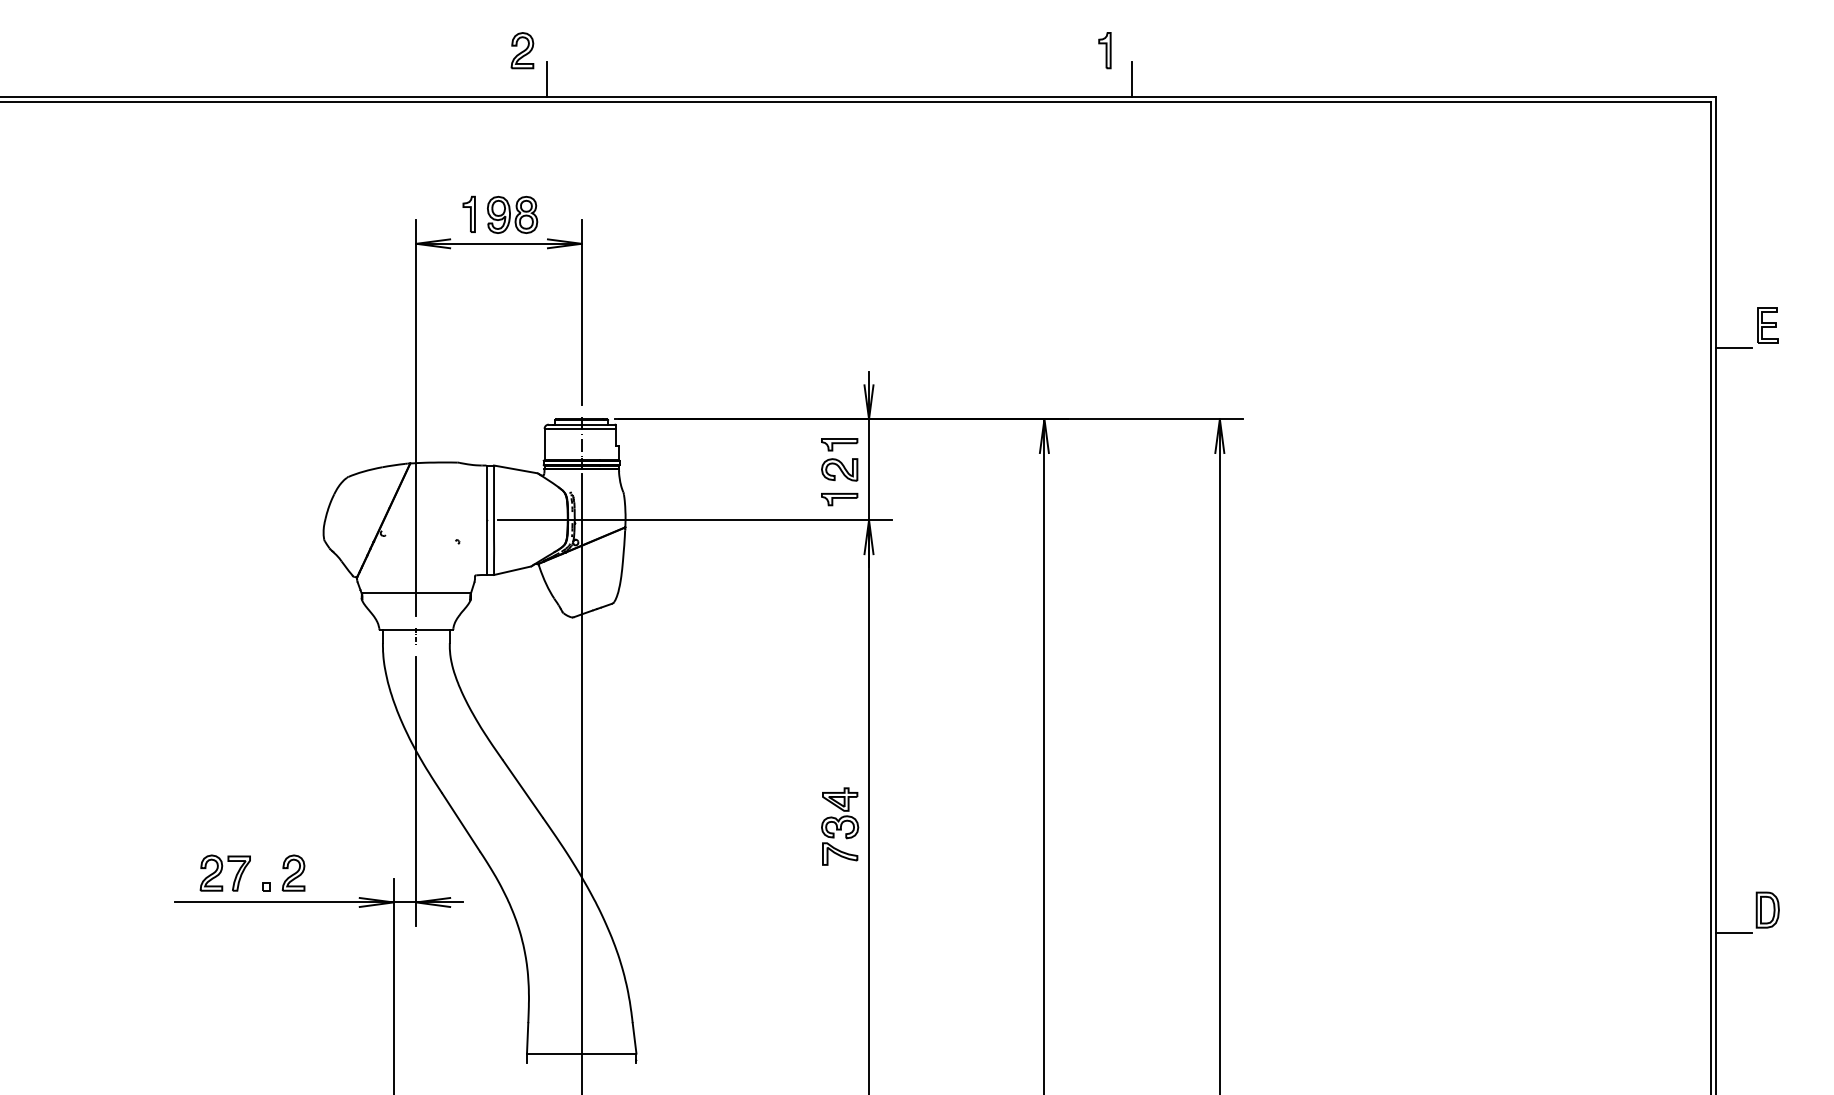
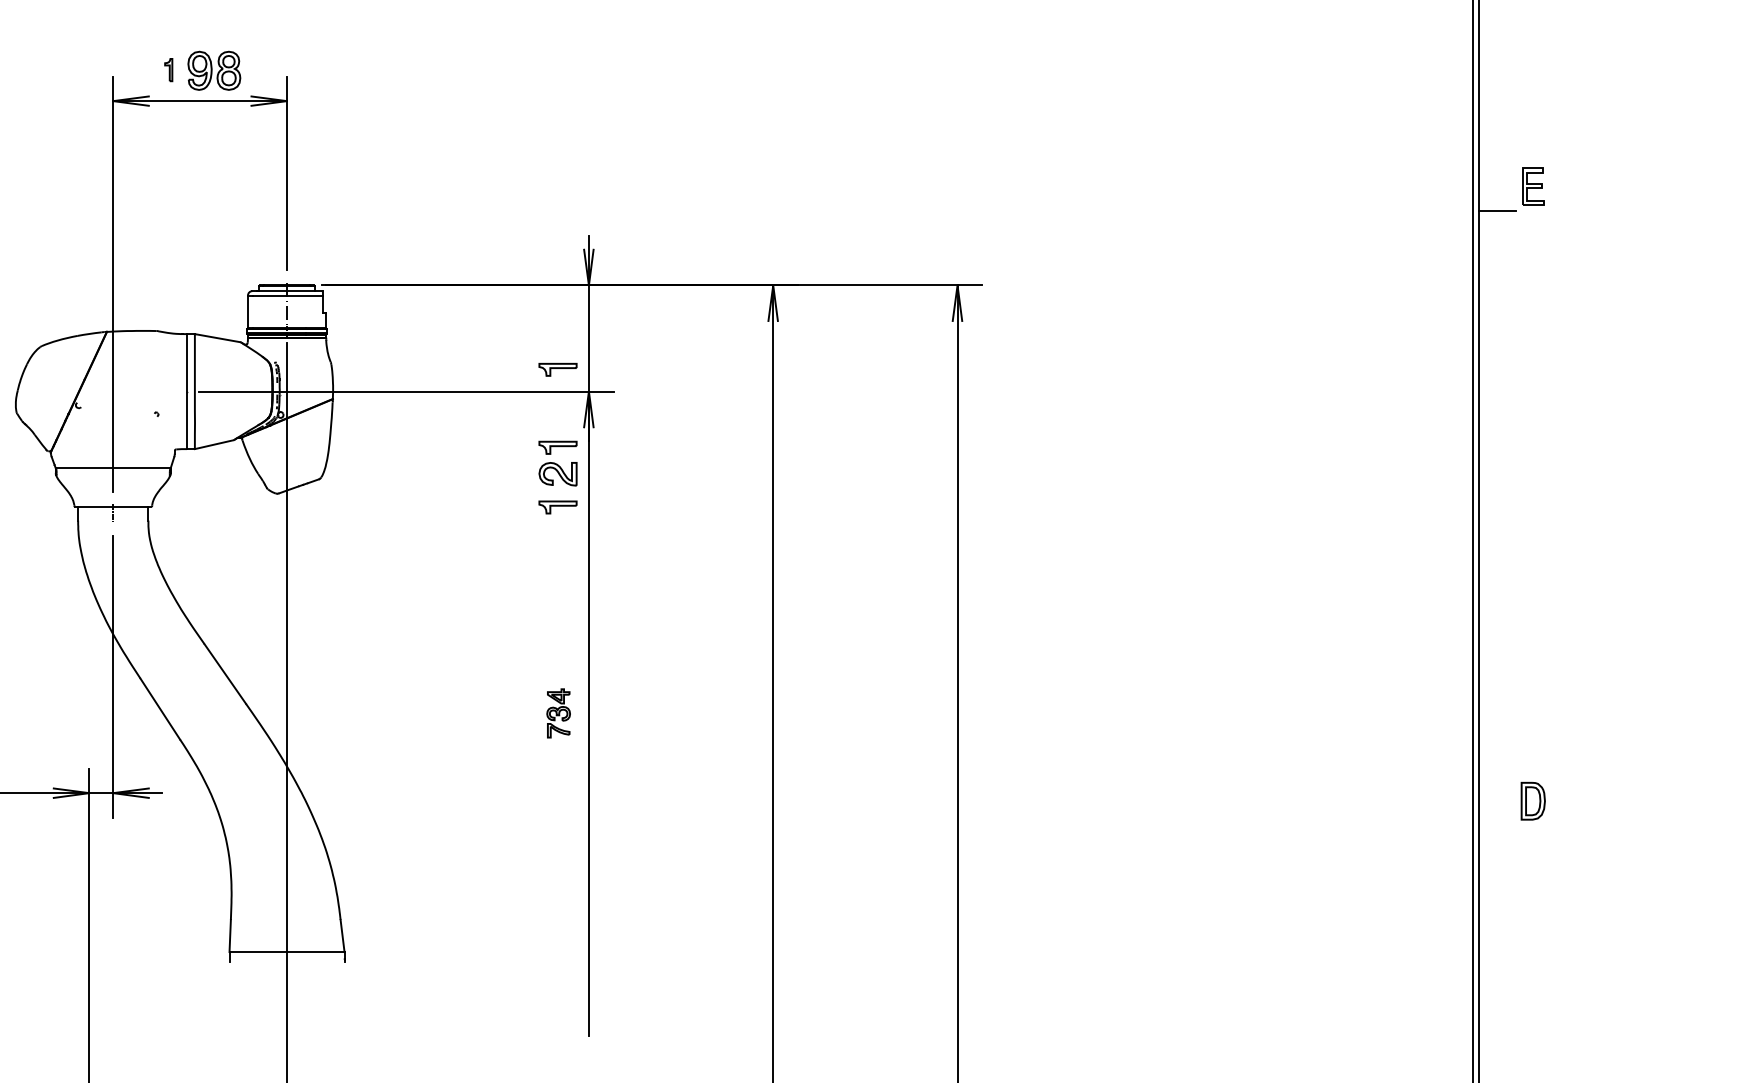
part: (468, 213) -> (168, 69), size x0.6
part: (839, 459) -> (557, 463), moved
part: (839, 630) -> (557, 507), added
part: (840, 826) -> (558, 713), size x0.6
line: (1733, 932) -> (1497, 824), removed

